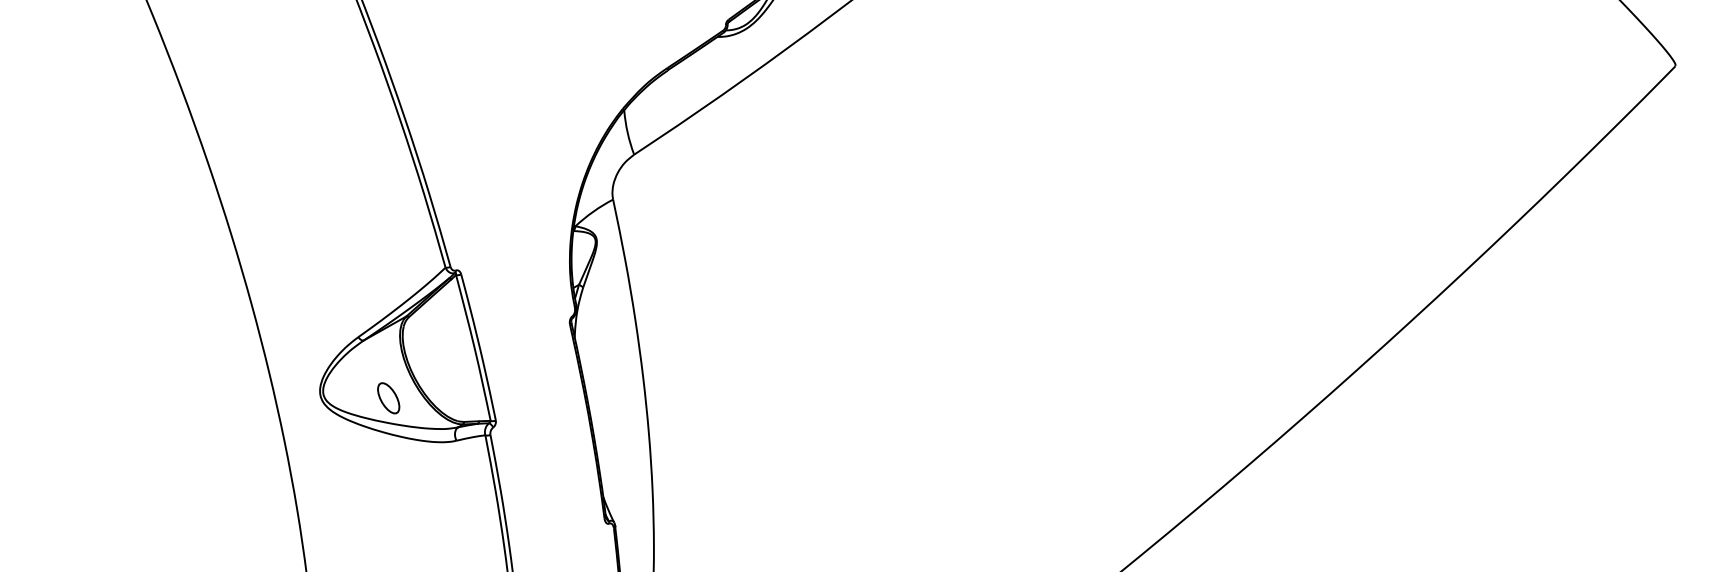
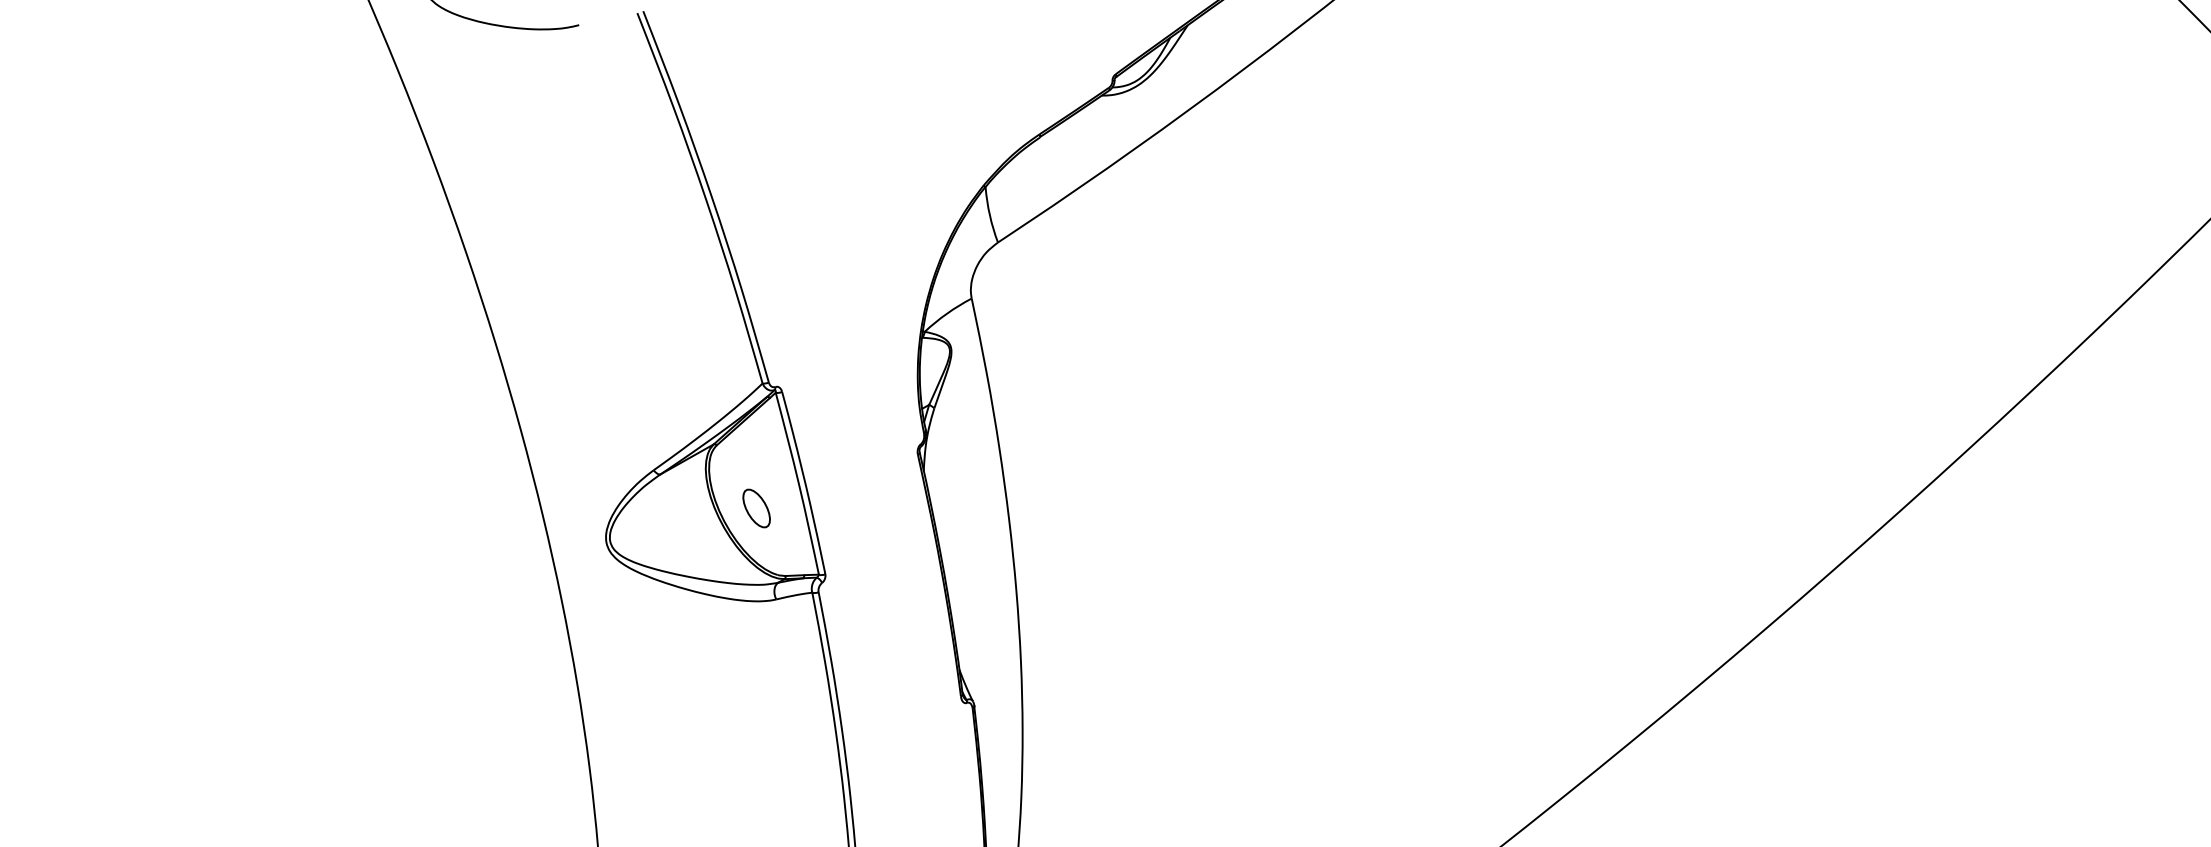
part: (388, 398) -> (756, 508), moved

